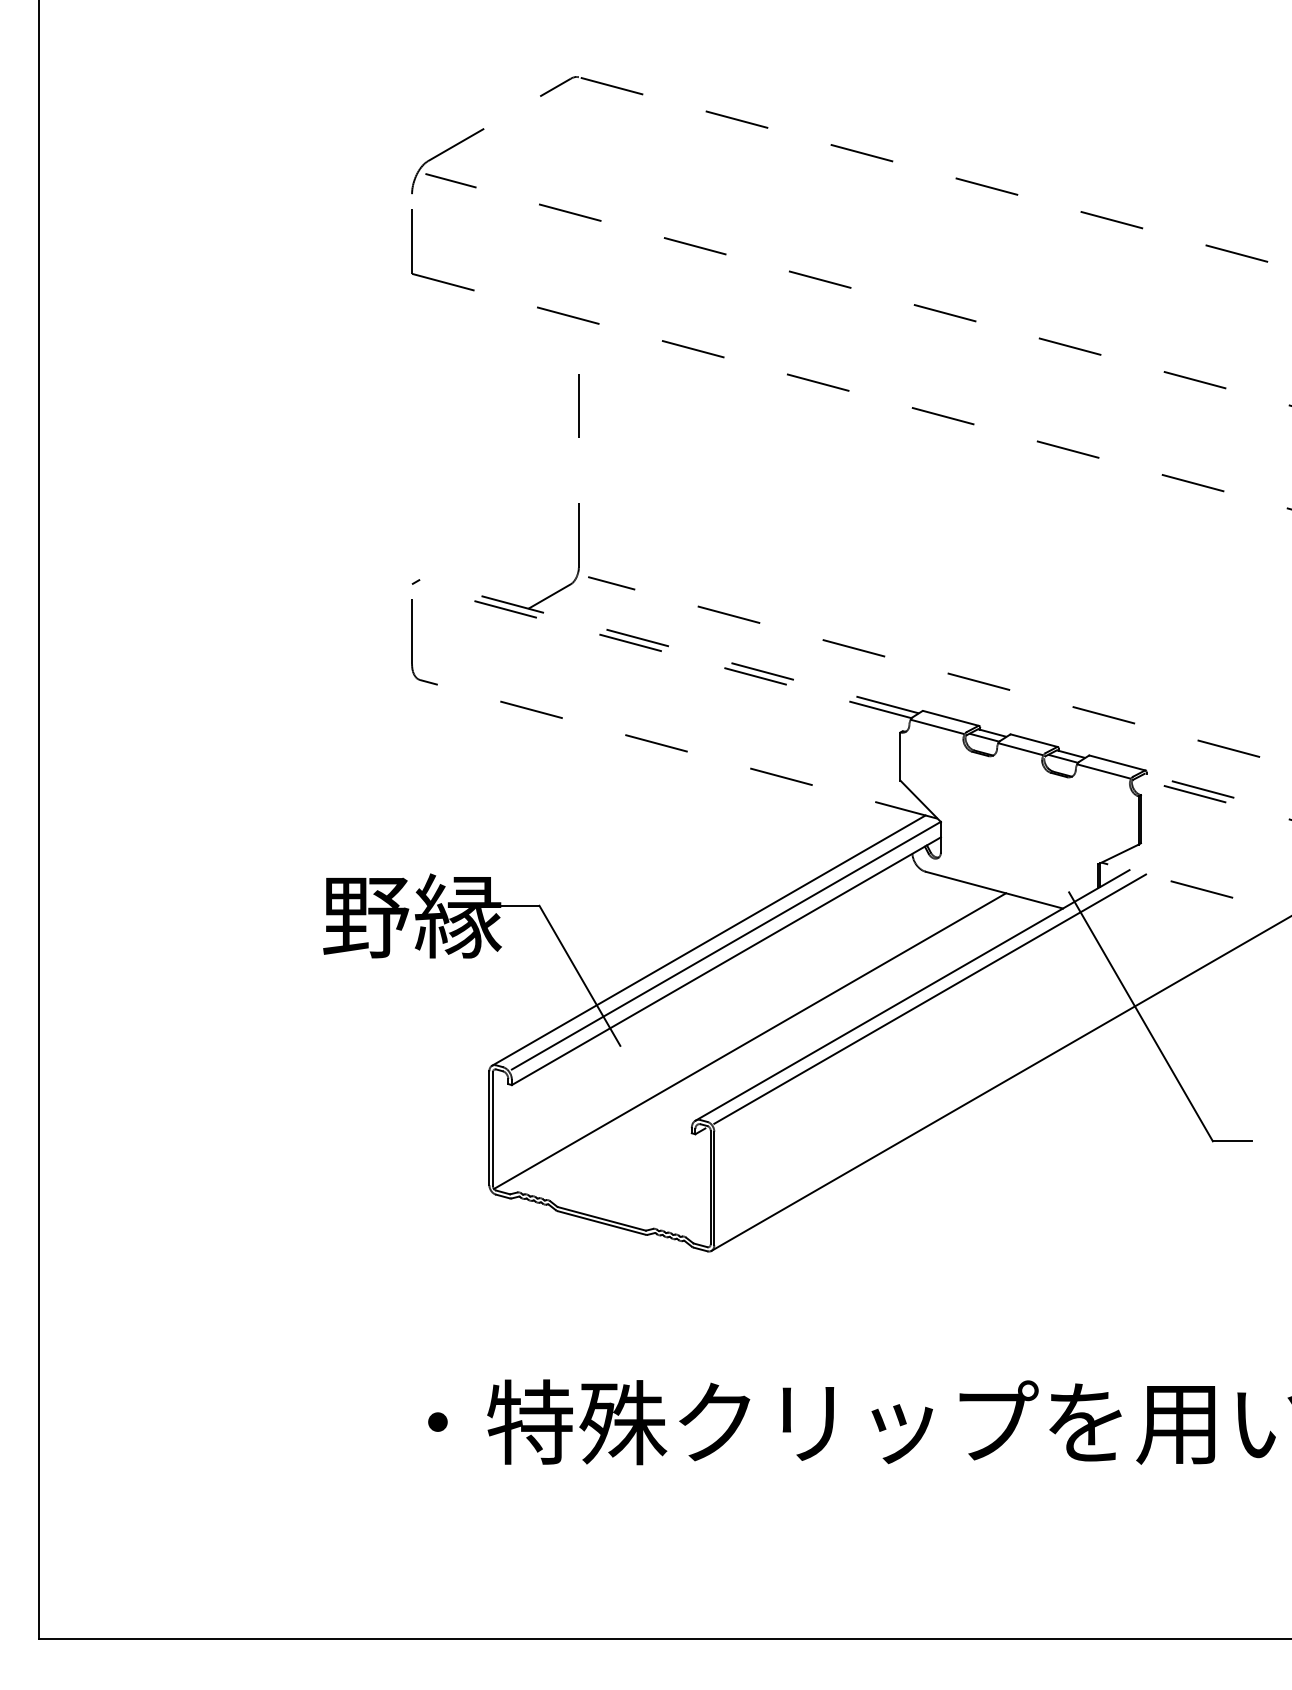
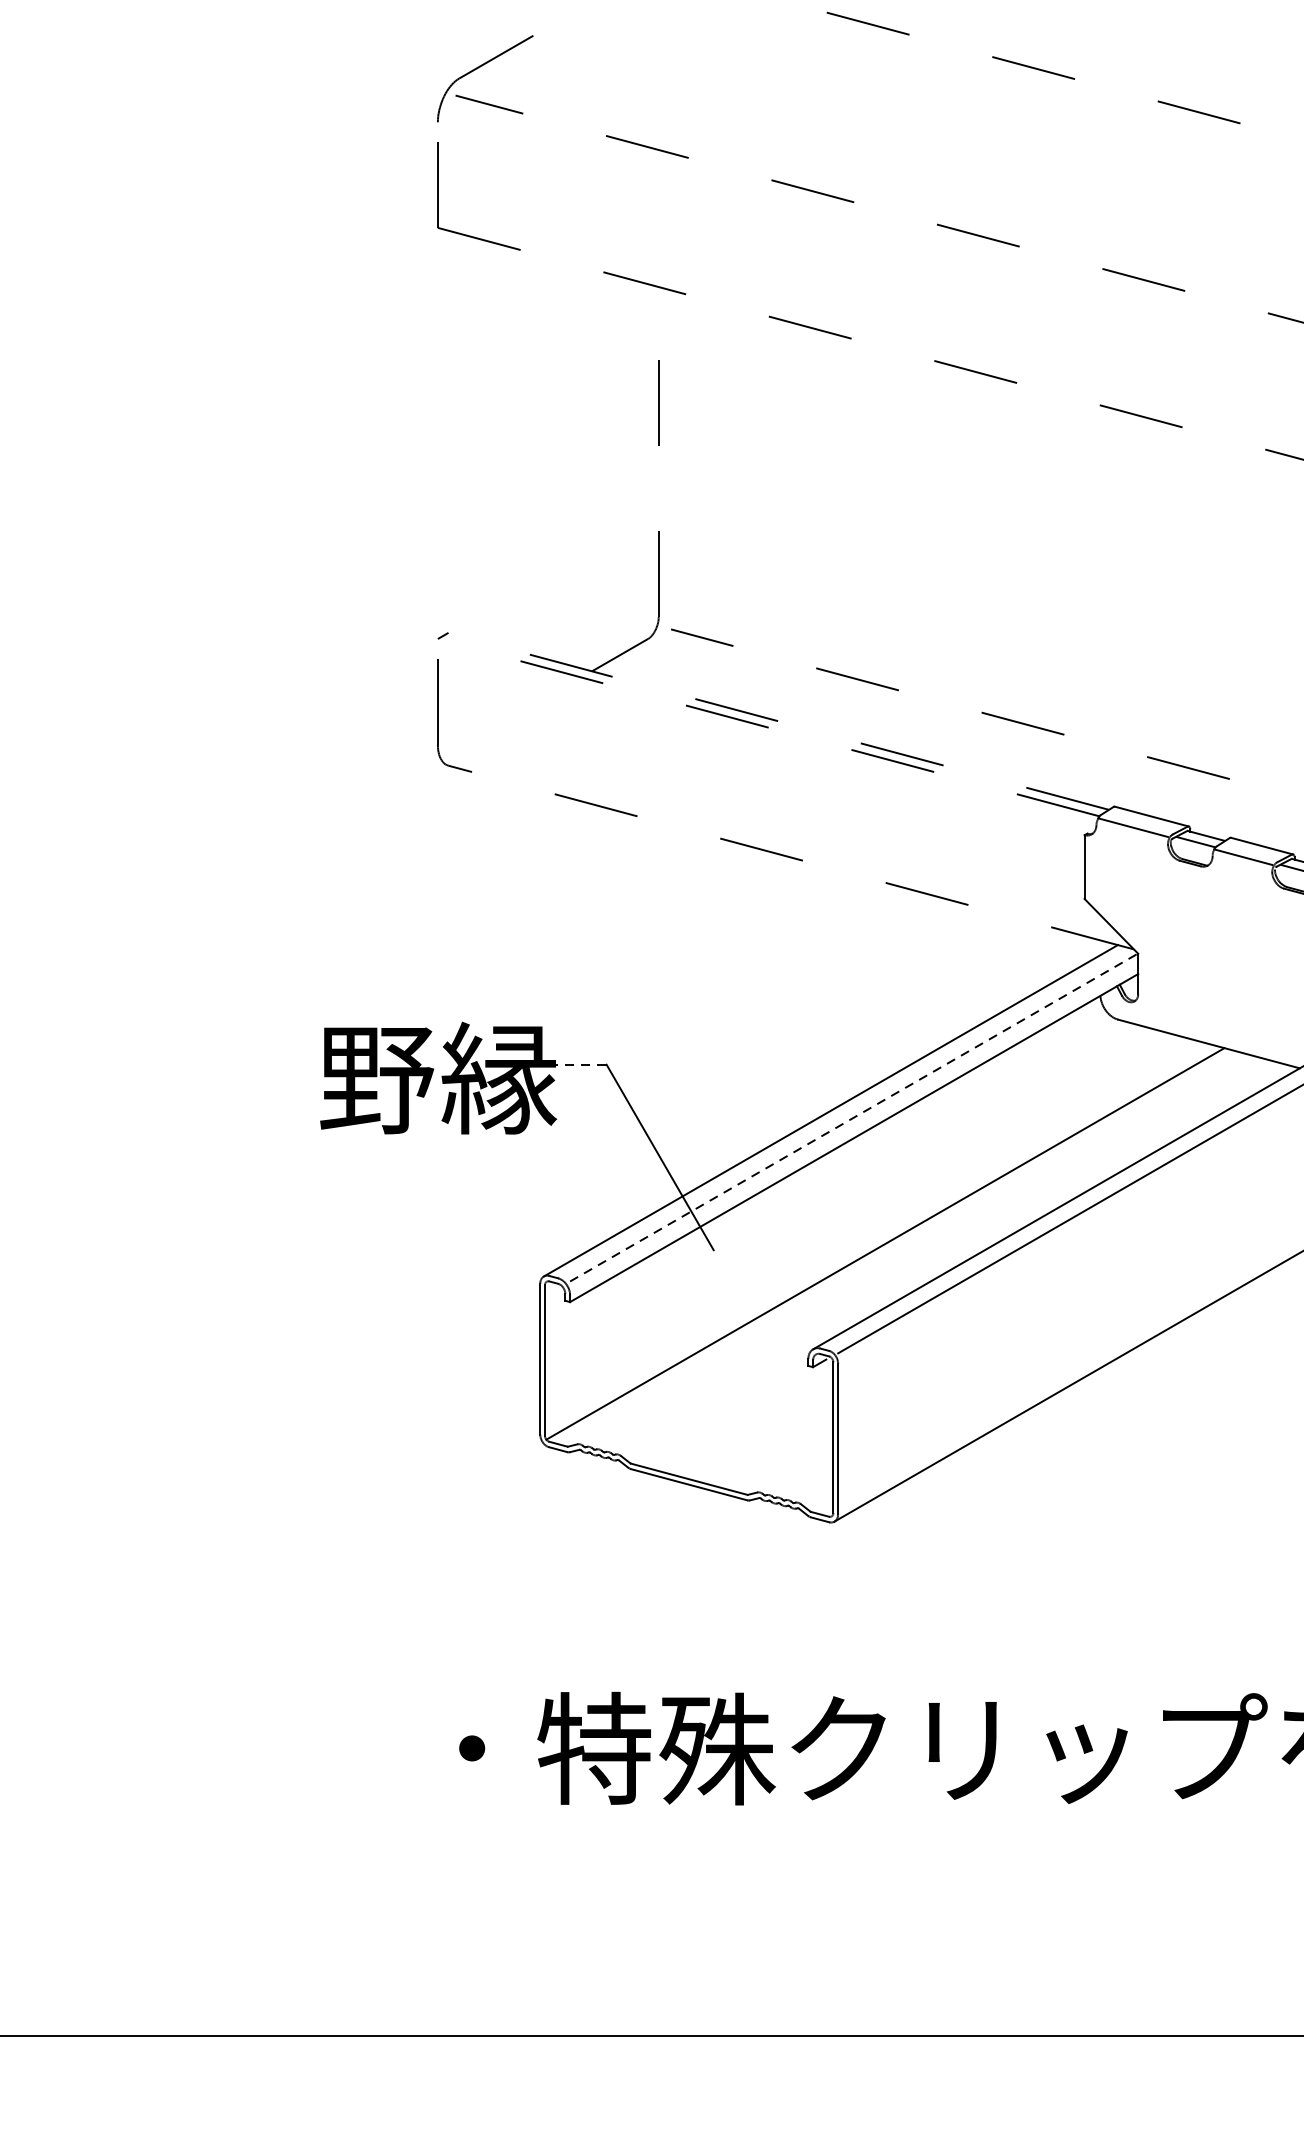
line: (519, 905) -> (580, 1064), solid -> dashed
line: (726, 945) -> (854, 1117), solid -> dashed

